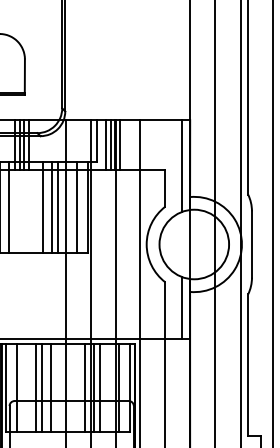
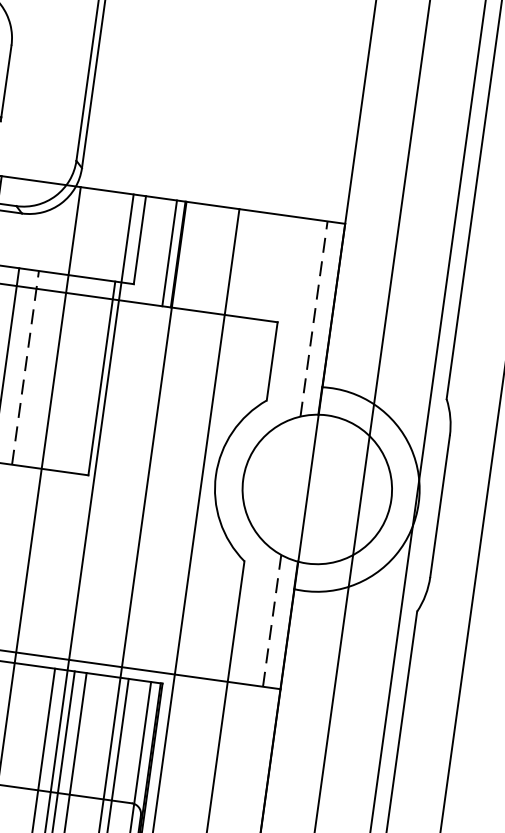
line: (106, 144) -> (159, 250), removed
line: (119, 144) -> (187, 254), removed
line: (181, 166) -> (313, 319), solid -> dashed
line: (57, 206) -> (37, 368), removed
line: (77, 206) -> (79, 374), removed
line: (52, 207) -> (26, 368), solid -> dashed
line: (181, 307) -> (271, 619), solid -> dashed

